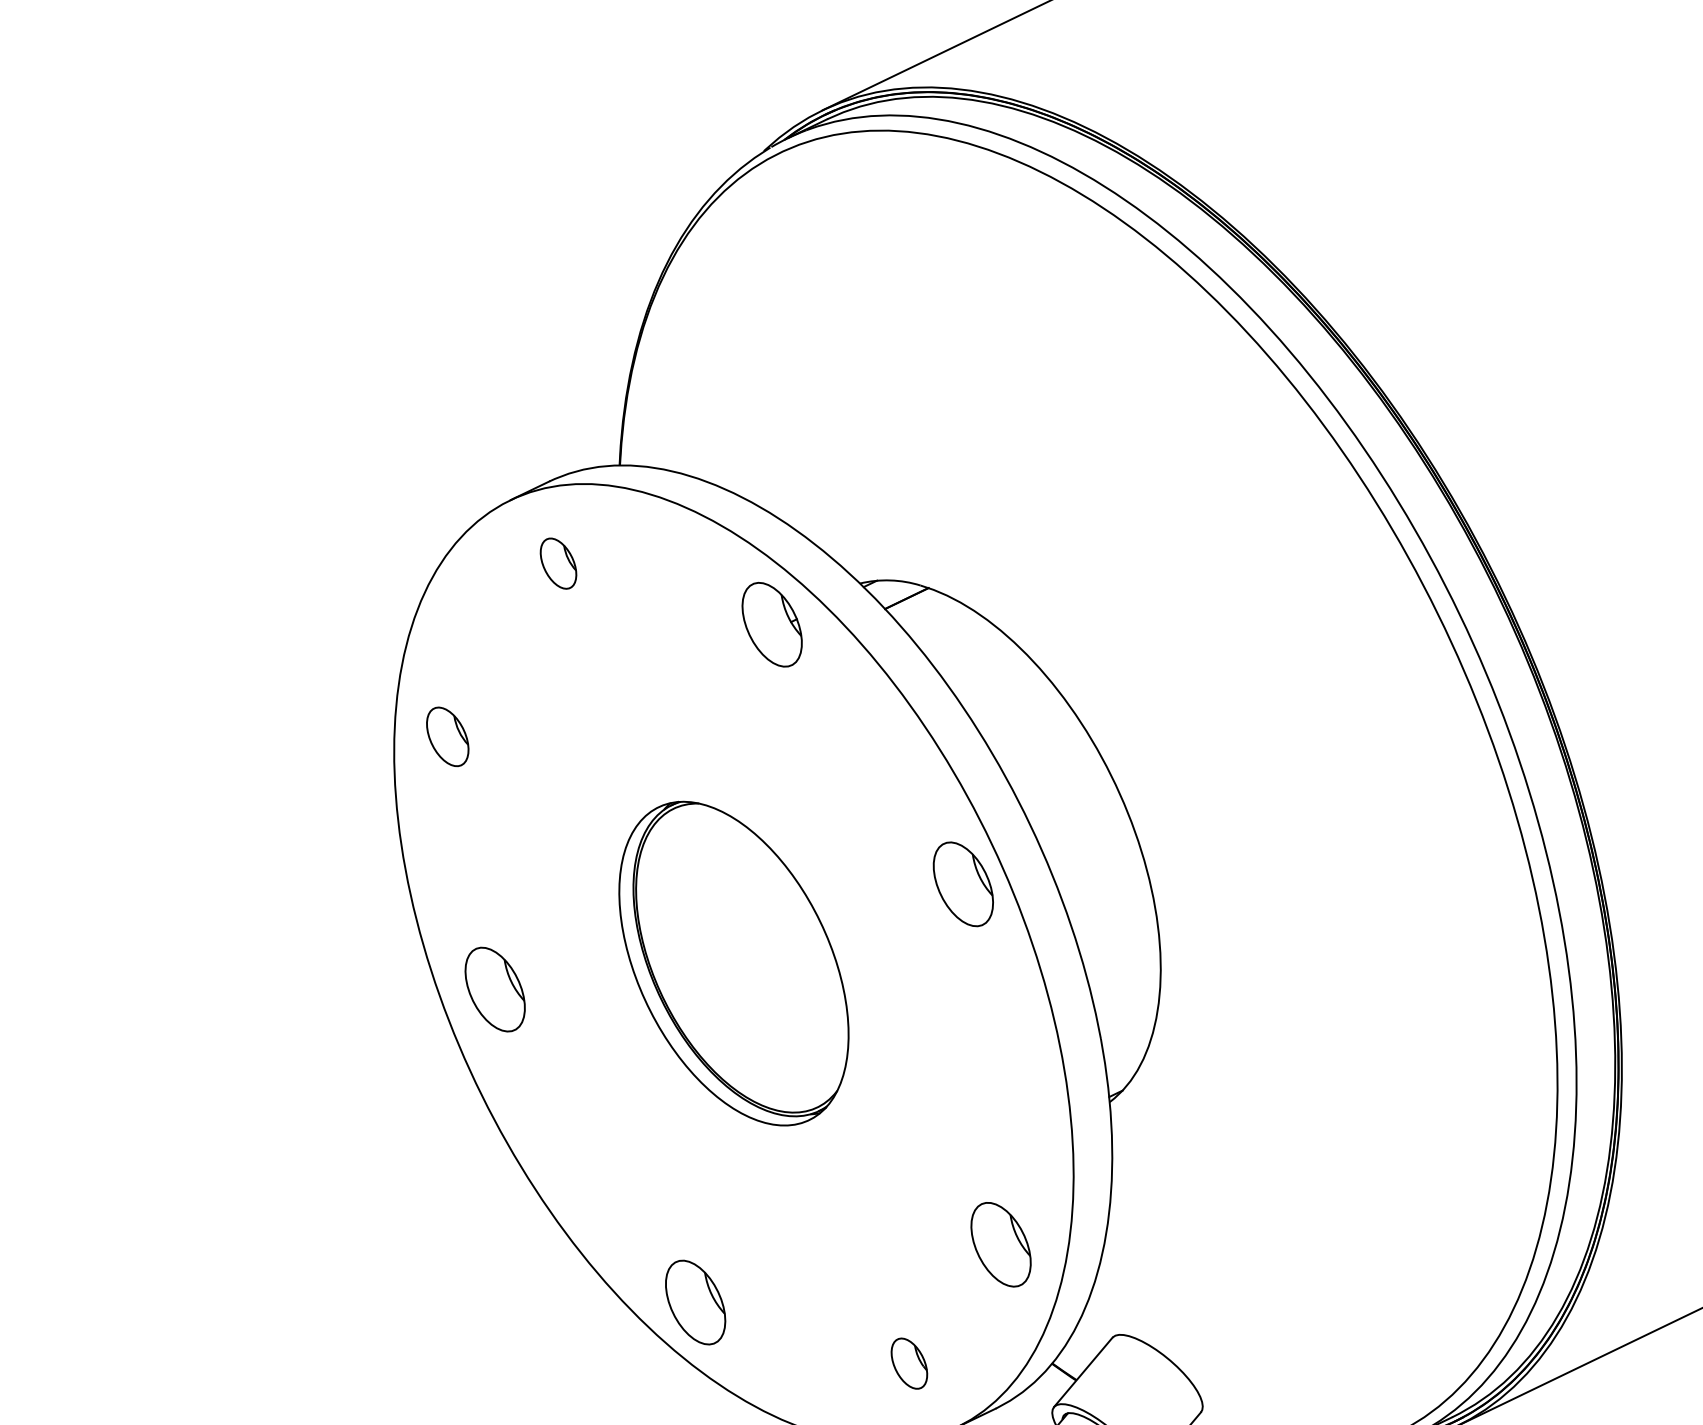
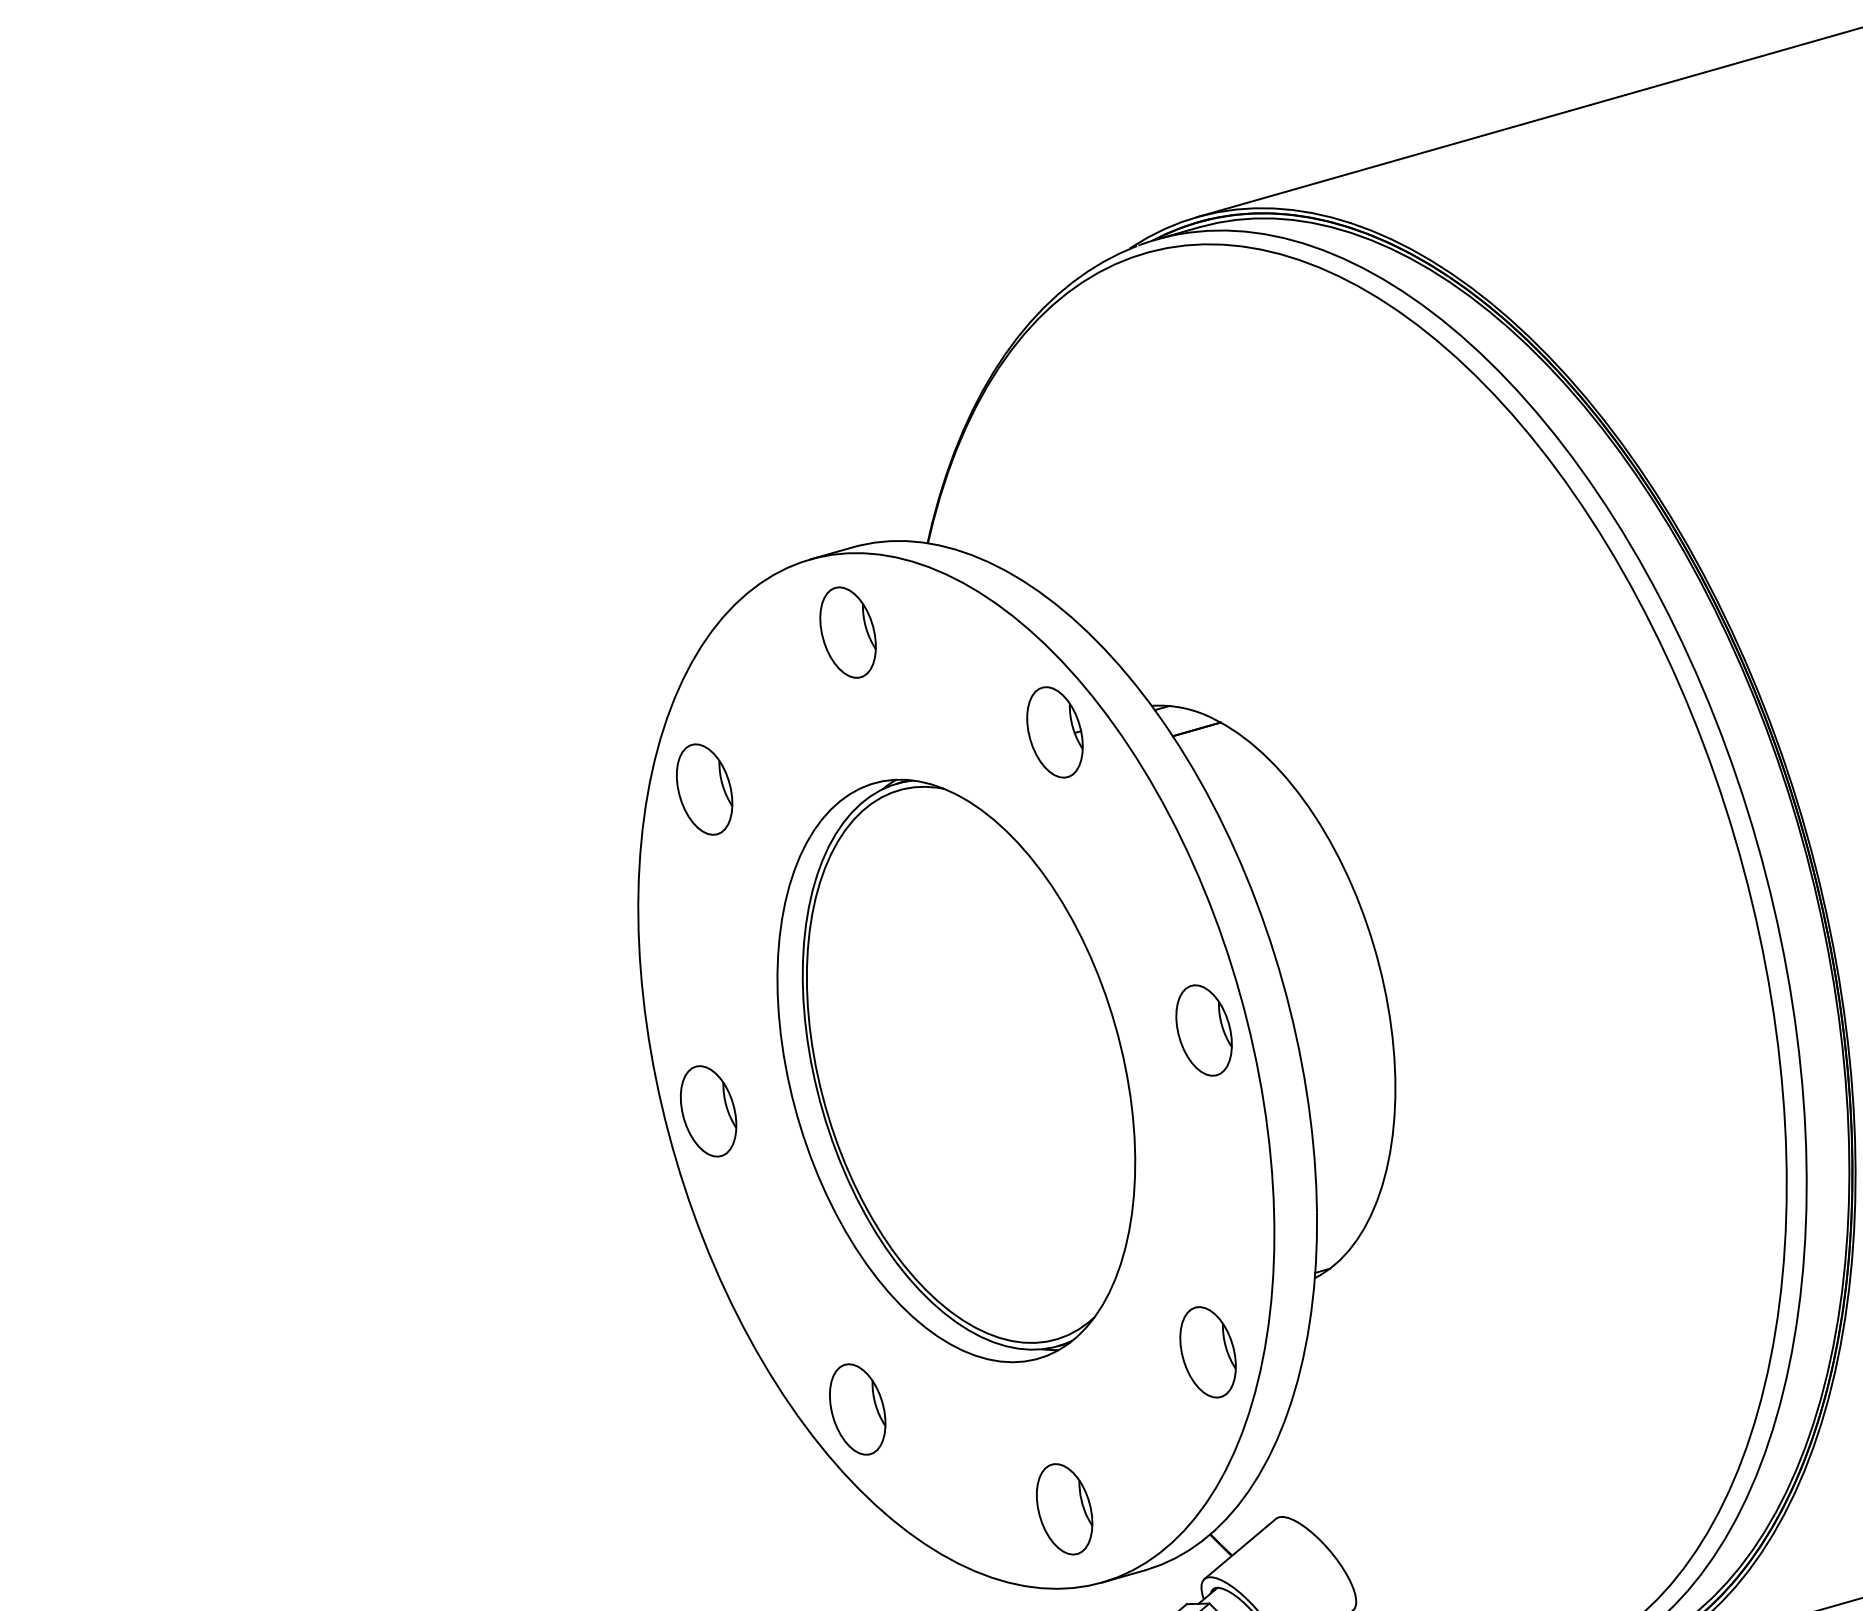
part: (557, 563) -> (847, 632), size x1.67
part: (447, 736) -> (704, 789), size x1.43
part: (733, 963) -> (956, 1070), size x1.67
part: (495, 989) -> (708, 1111), moved
part: (1000, 1244) -> (1207, 1352), moved
part: (909, 1363) -> (1064, 1509), size x1.67

